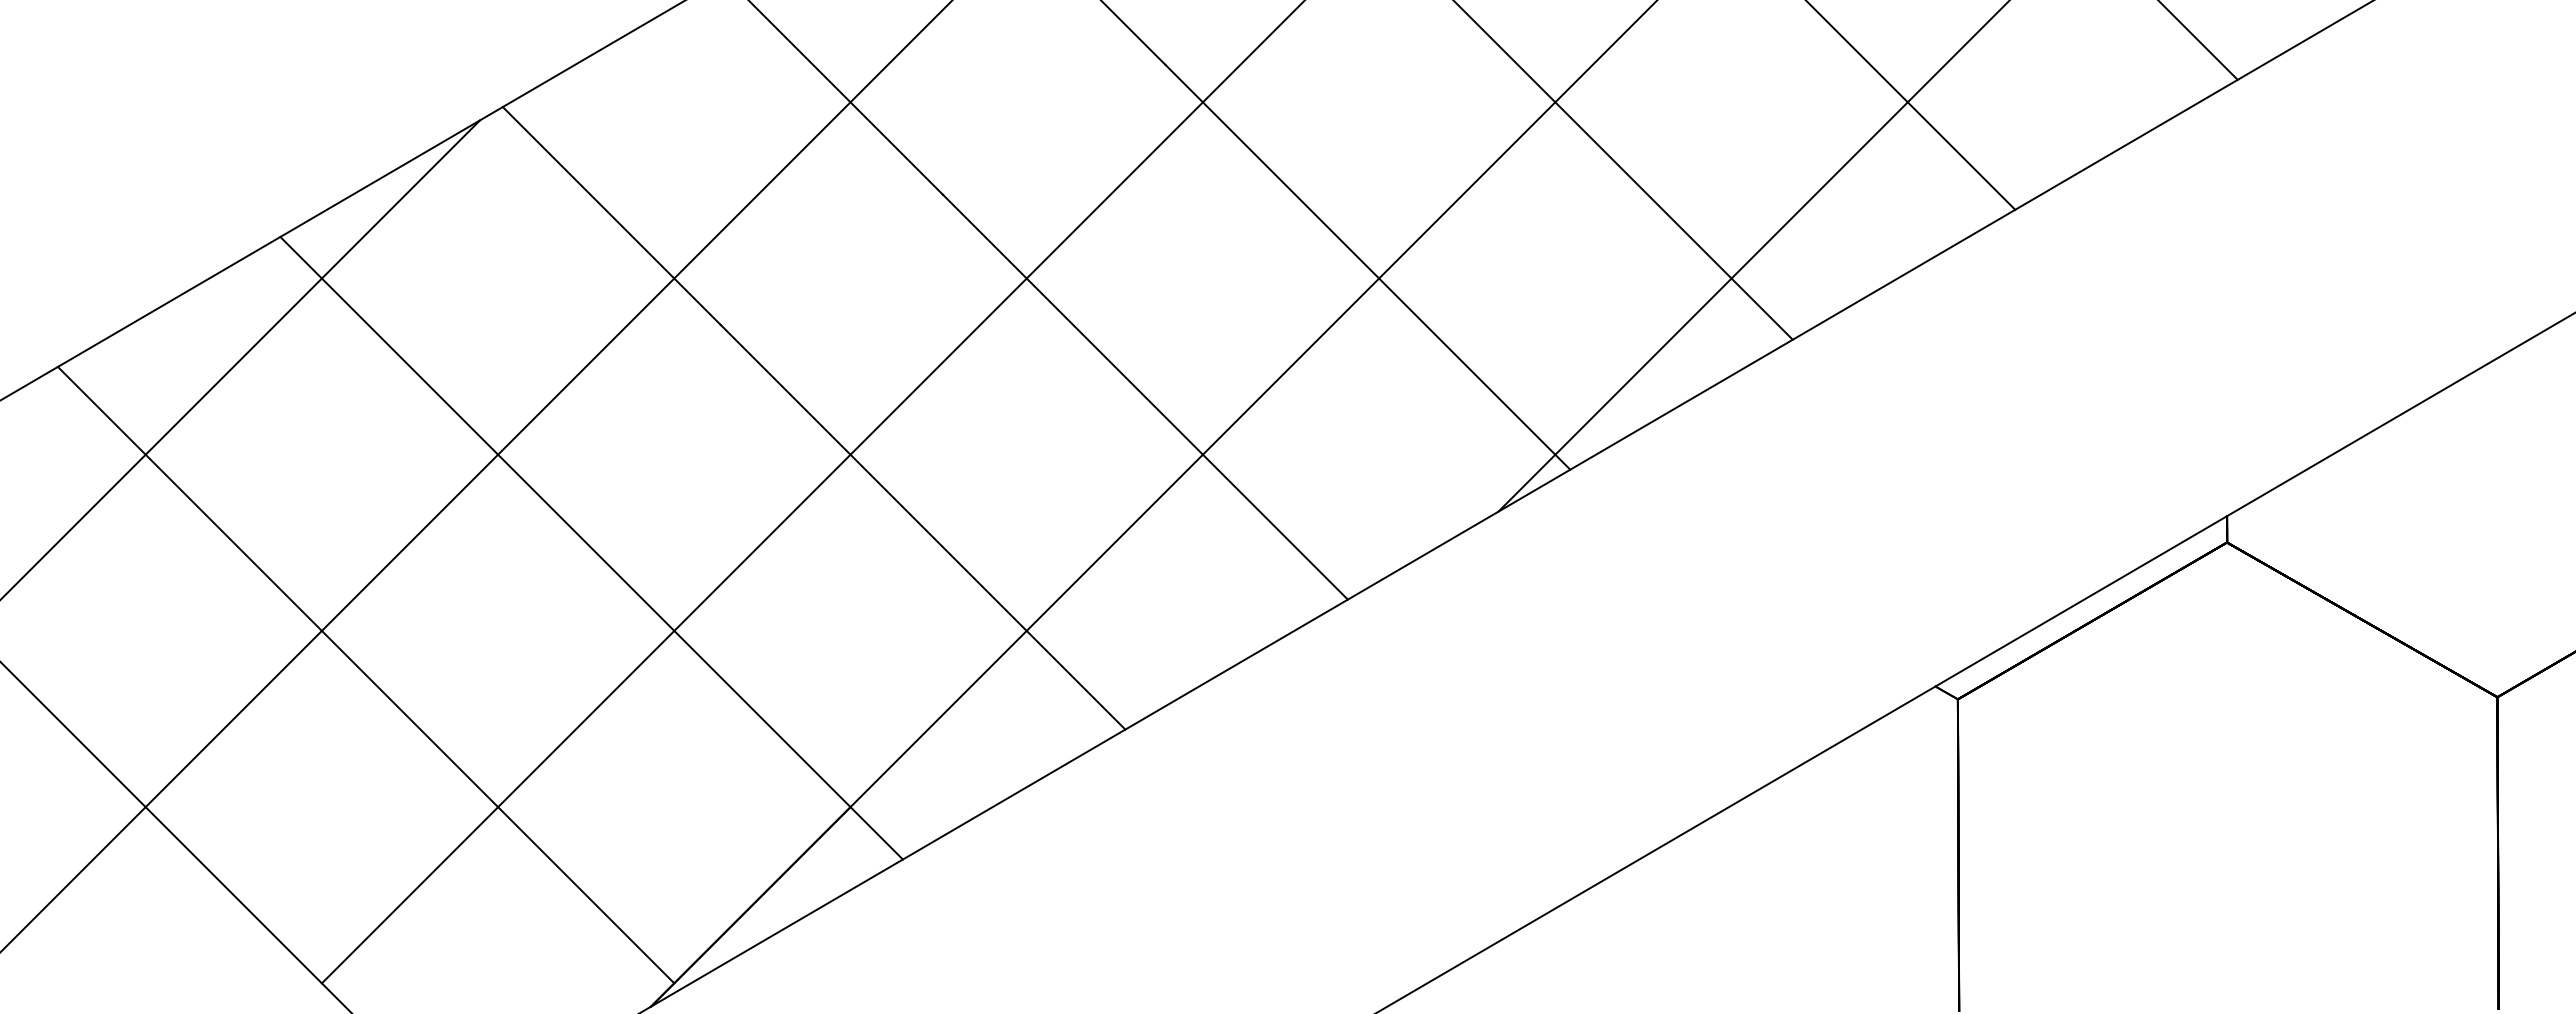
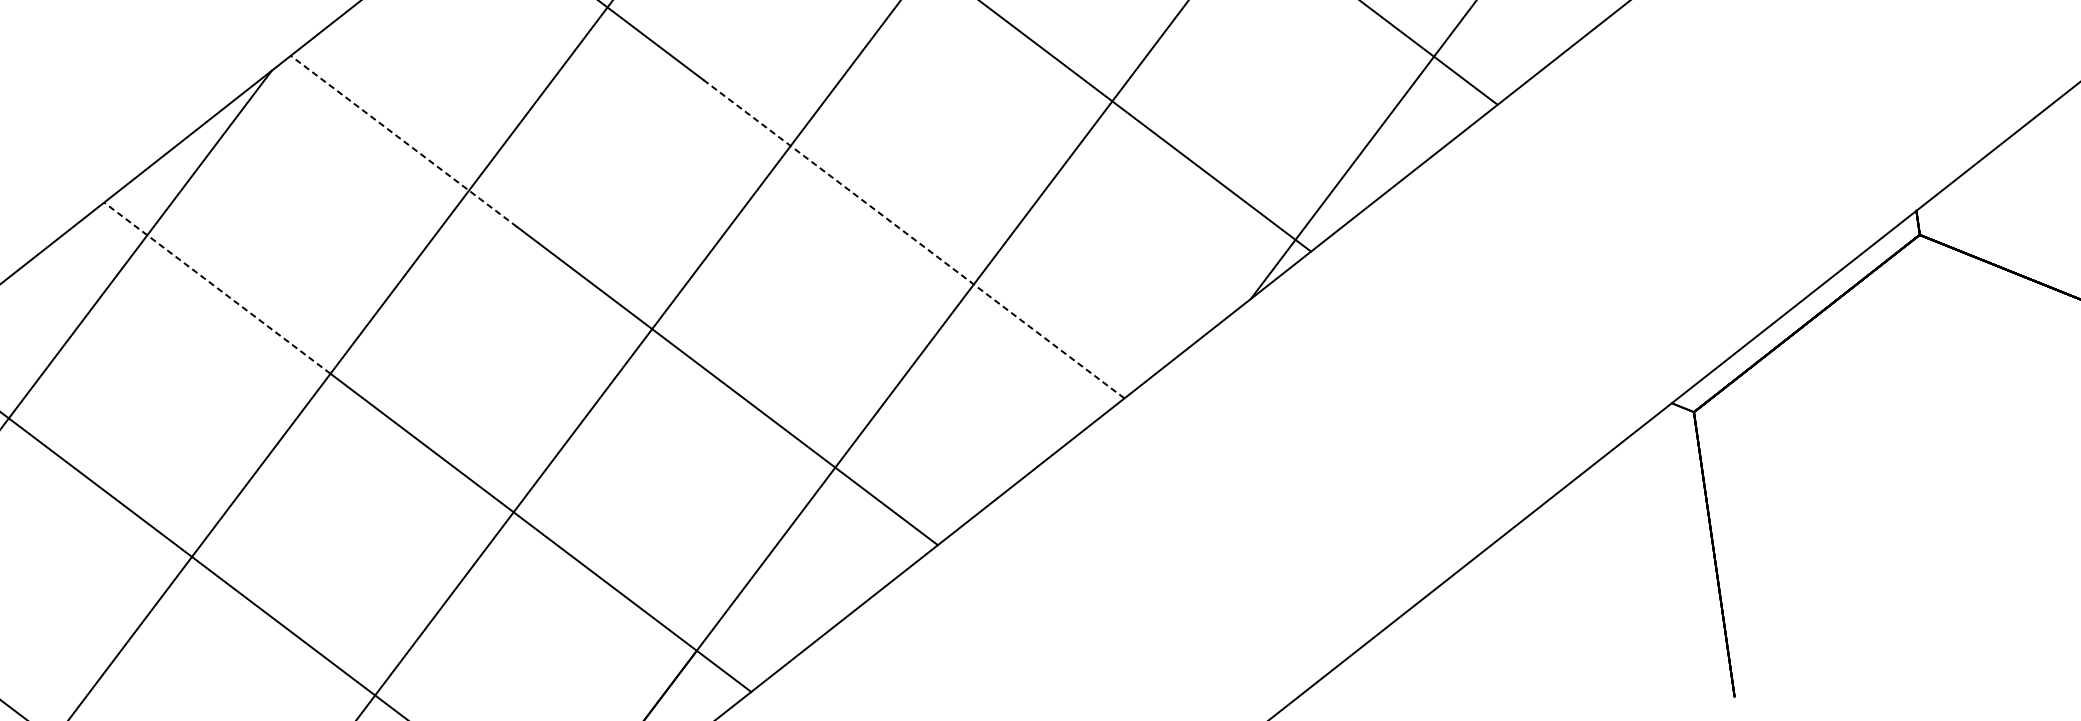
line: (611, 215) -> (403, 141), solid -> dashed
line: (389, 345) -> (217, 287), solid -> dashed
line: (1145, 396) -> (914, 238), solid -> dashed

